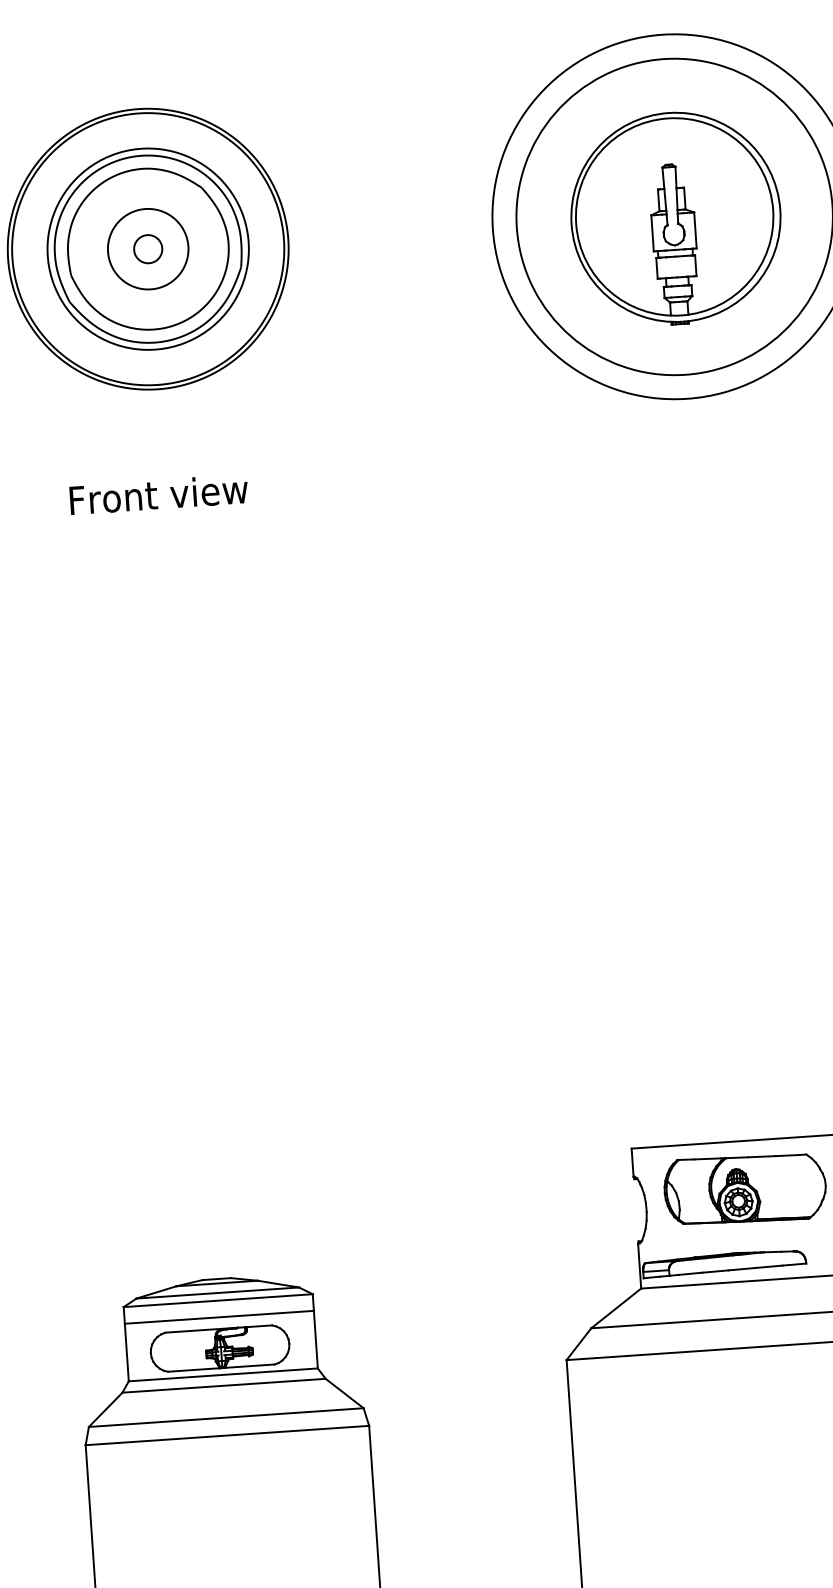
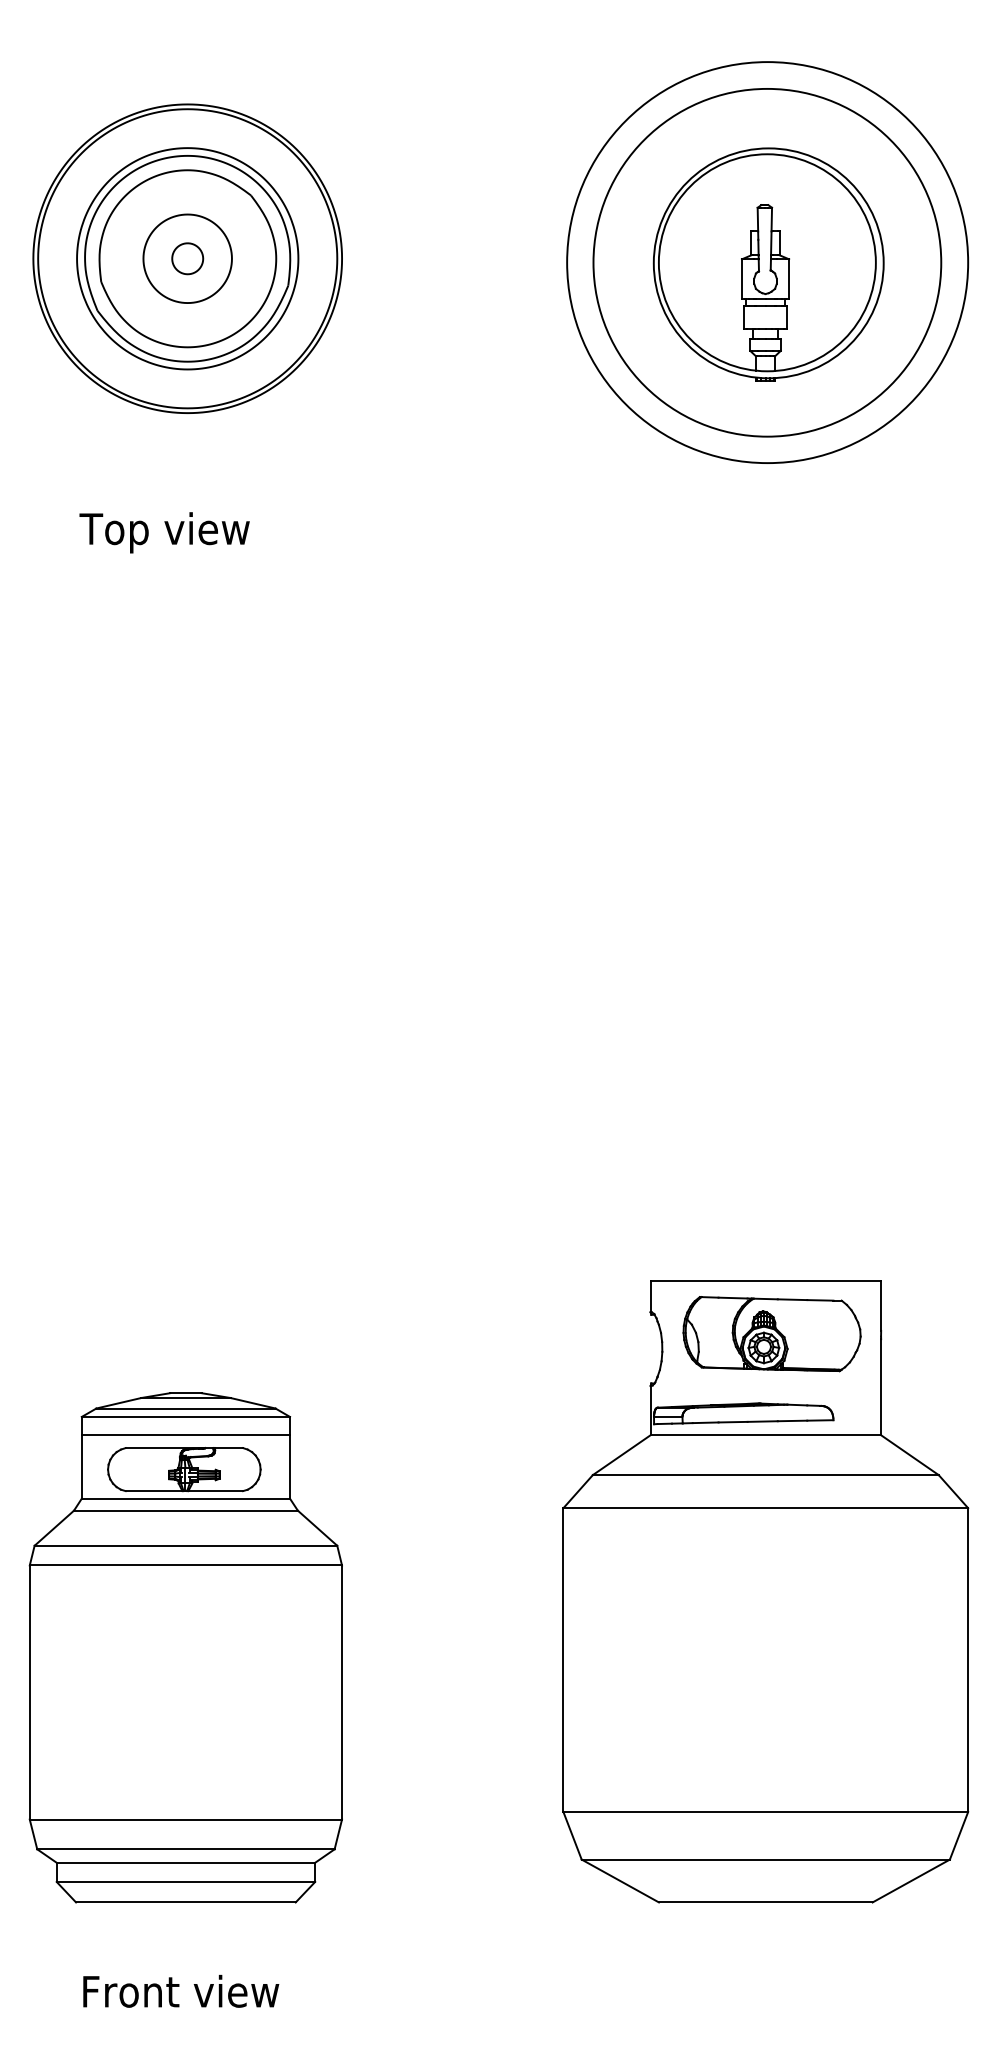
text: (157, 498) -> (179, 532), Front view -> Top view

